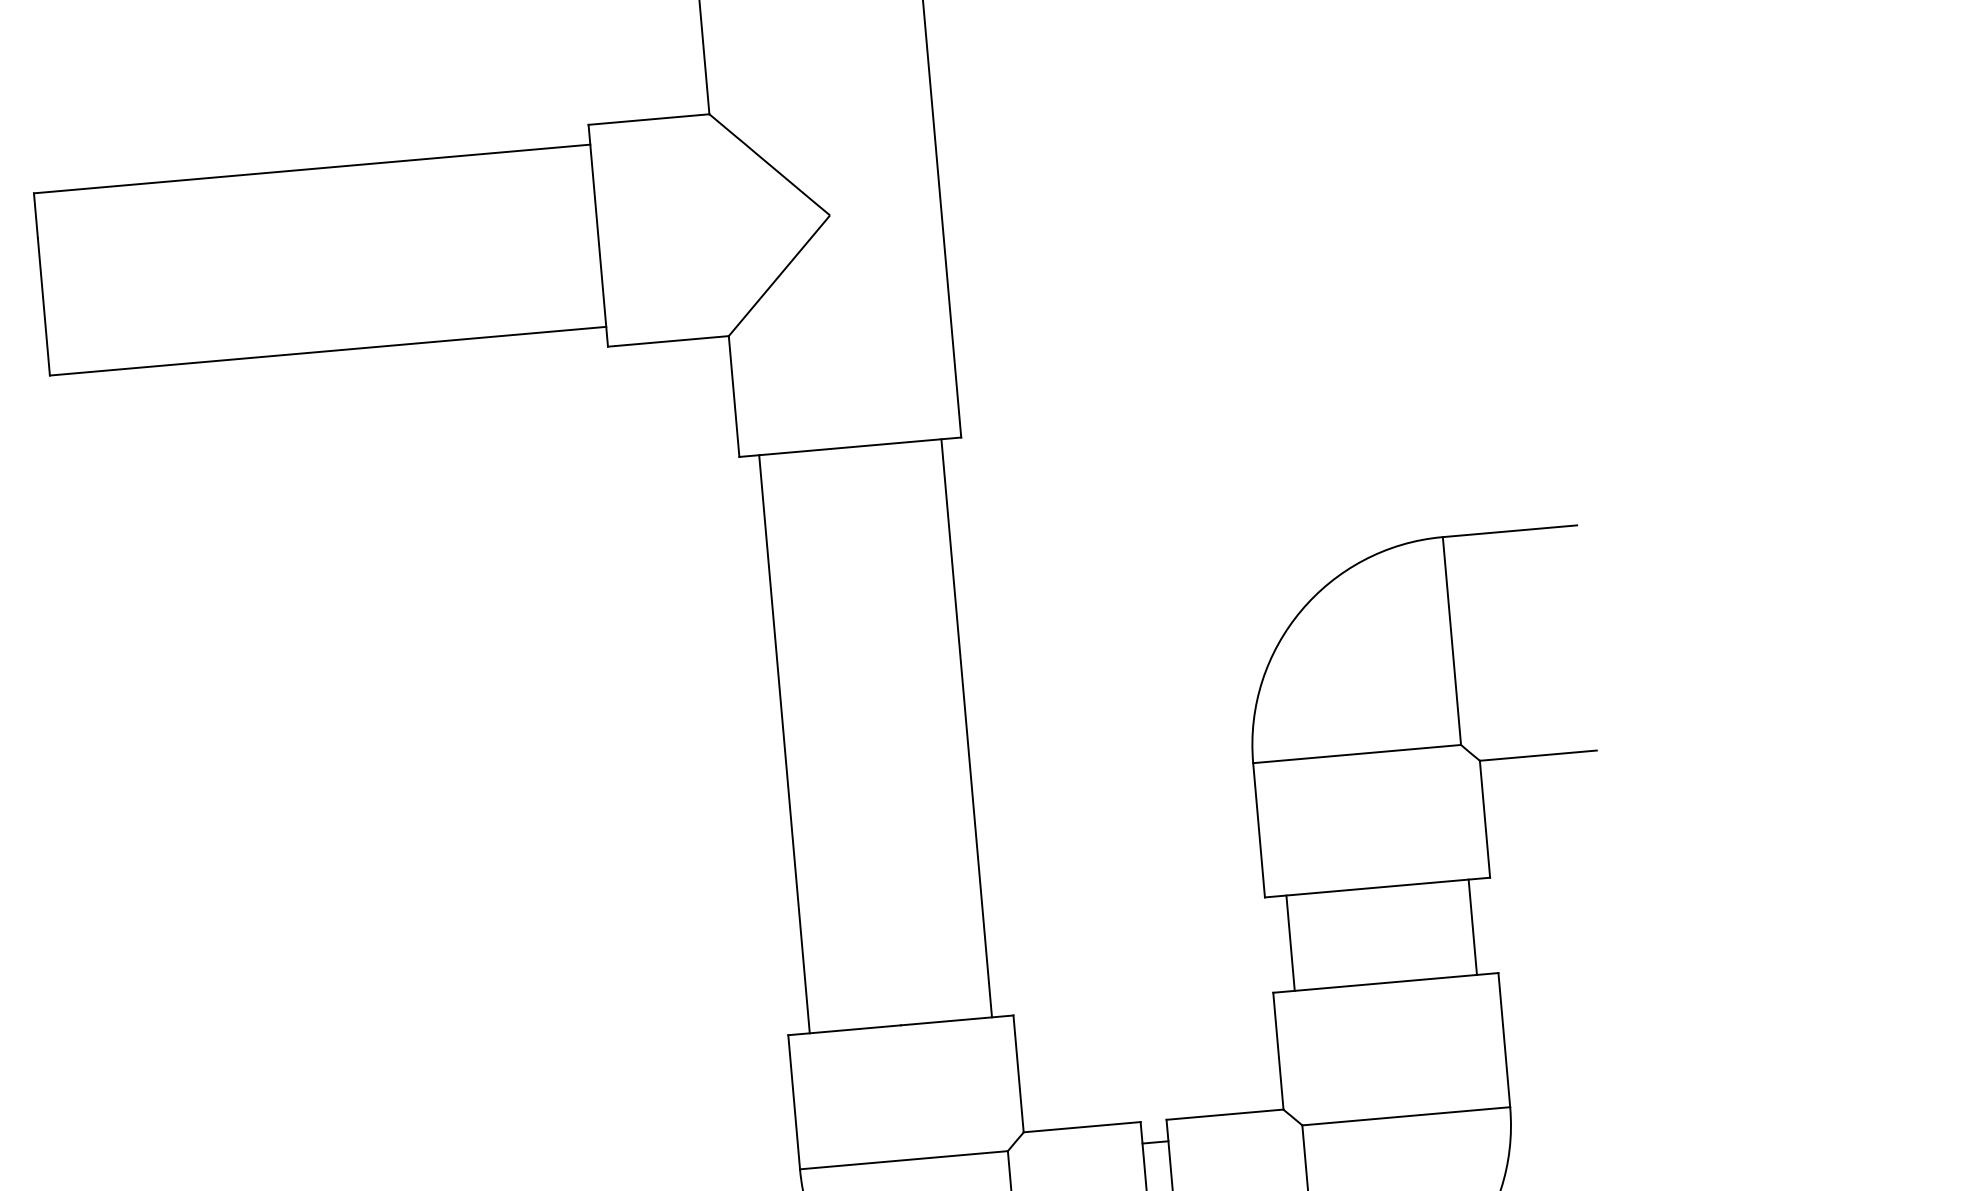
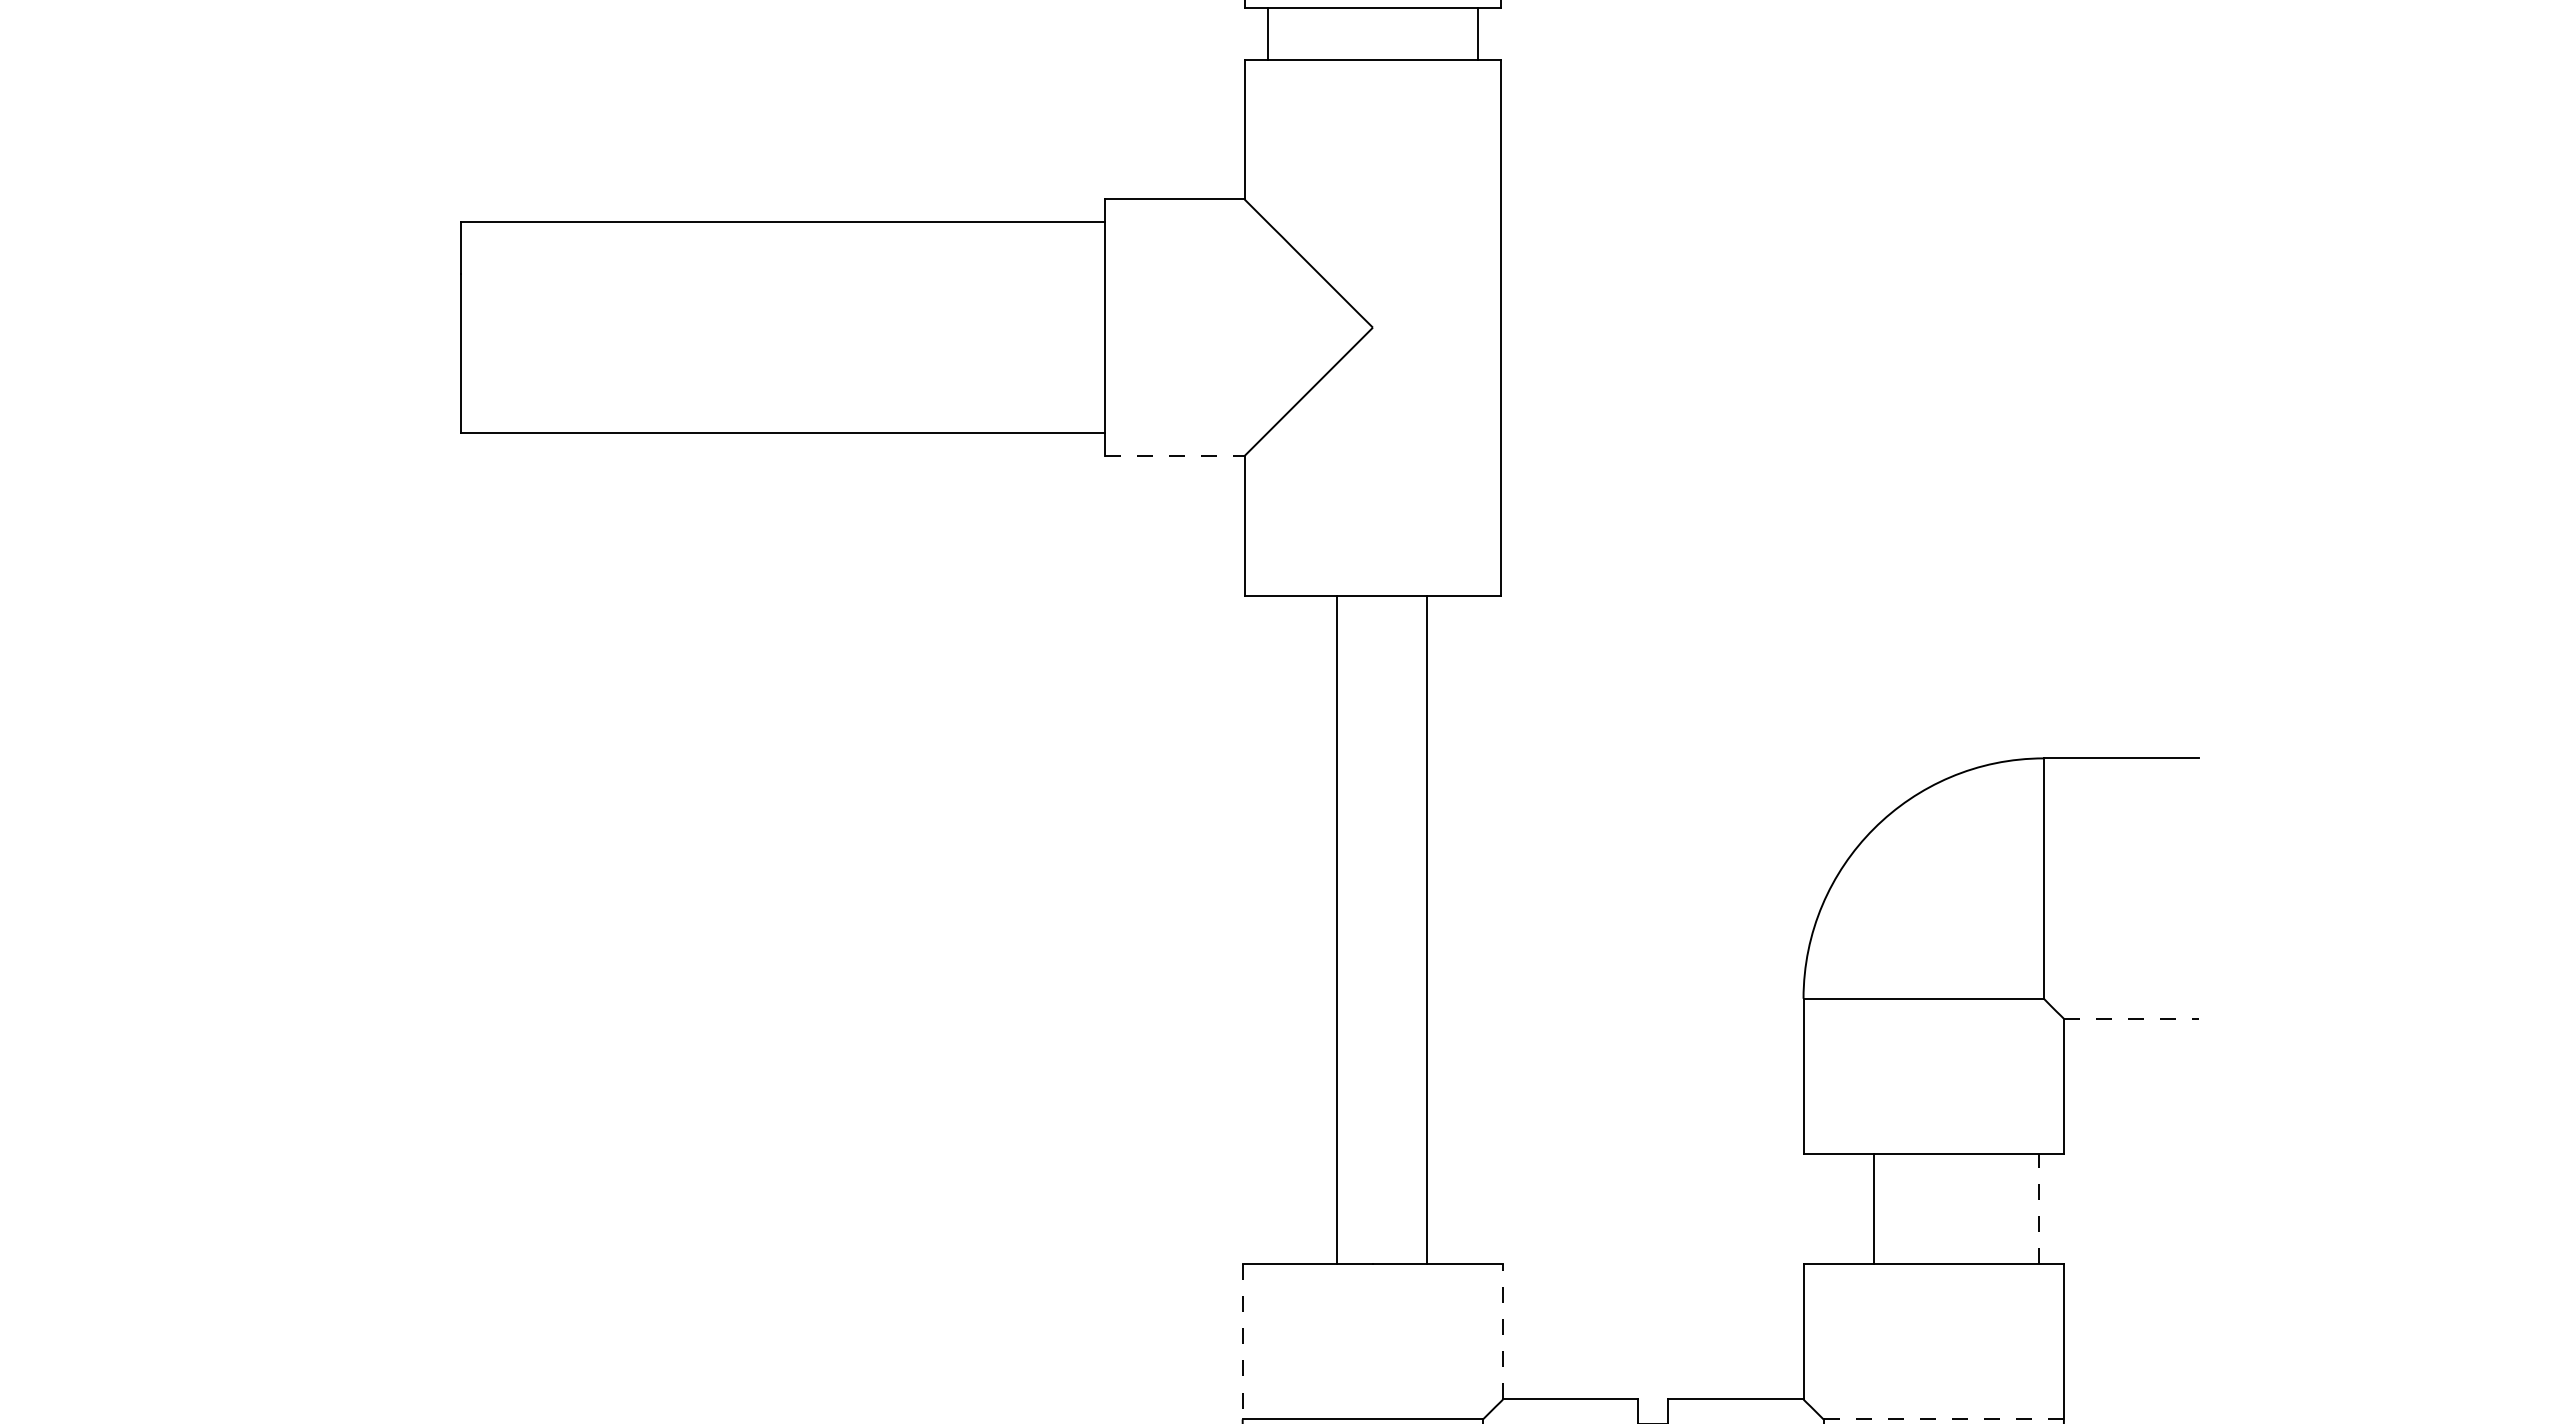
line: (668, 341) -> (1174, 456), solid -> dashed
line: (966, 727) -> (1427, 929), moved
line: (784, 743) -> (1336, 929), moved
line: (1538, 755) -> (2131, 1018), solid -> dashed
line: (1473, 926) -> (2039, 1208), solid -> dashed
line: (1290, 943) -> (1874, 1209), moved
line: (1018, 1073) -> (1503, 1331), solid -> dashed
line: (793, 1101) -> (1242, 1341), solid -> dashed
line: (1406, 1116) -> (1944, 1419), solid -> dashed

